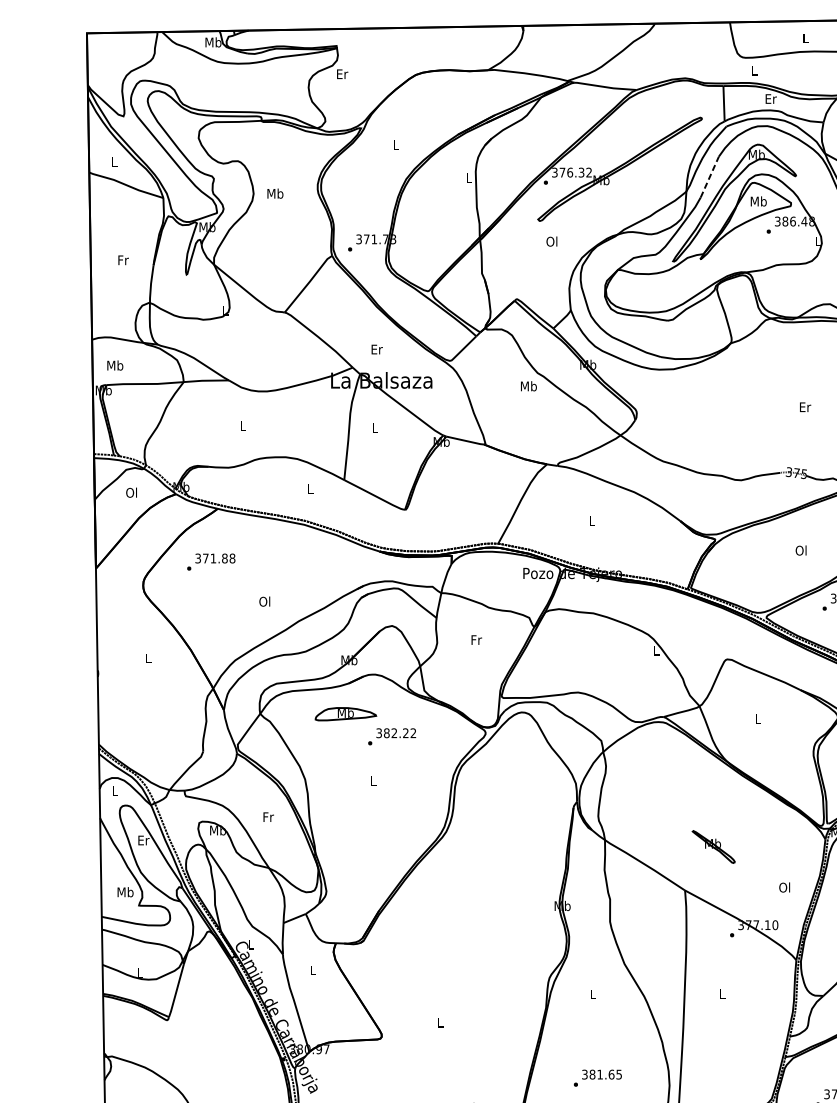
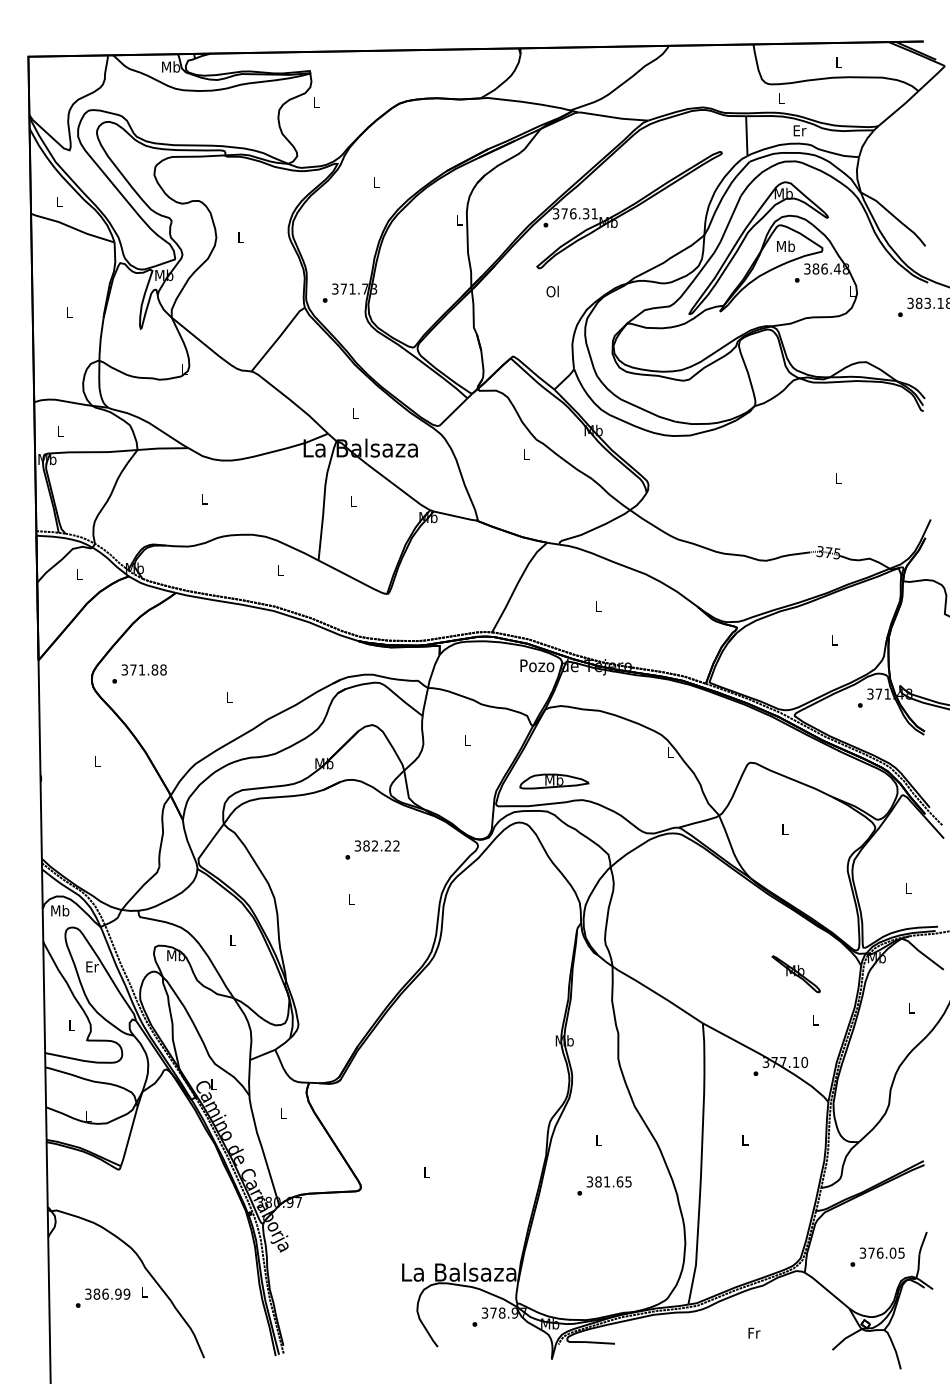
text: (342, 73) -> (316, 102), Er -> L
text: (588, 172) -> (594, 213), 376.32 -> 376.31
line: (709, 176) -> (730, 218), dashed -> solid
text: (275, 193) -> (240, 237), Mb -> L
text: (123, 260) -> (69, 312), Fr -> L
text: (377, 348) -> (355, 412), Er -> L
text: (115, 365) -> (60, 431), Mb -> L
text: (528, 386) -> (526, 454), Mb -> L
text: (805, 407) -> (838, 478), Er -> L
text: (131, 492) -> (78, 574), Ol -> L
text: (800, 550) -> (833, 639), Ol -> L
text: (211, 561) -> (139, 673), moved
text: (264, 601) -> (228, 697), Ol -> L
text: (476, 639) -> (467, 740), Fr -> L
part: (345, 714) -> (554, 781), moved
text: (115, 790) -> (60, 910), L -> Mb
text: (268, 817) -> (233, 940), Fr -> L
part: (713, 847) -> (795, 974), moved
text: (784, 887) -> (815, 1019), Ol -> L
text: (125, 891) -> (71, 1024), Mb -> L
text: (597, 1077) -> (604, 1185), moved

